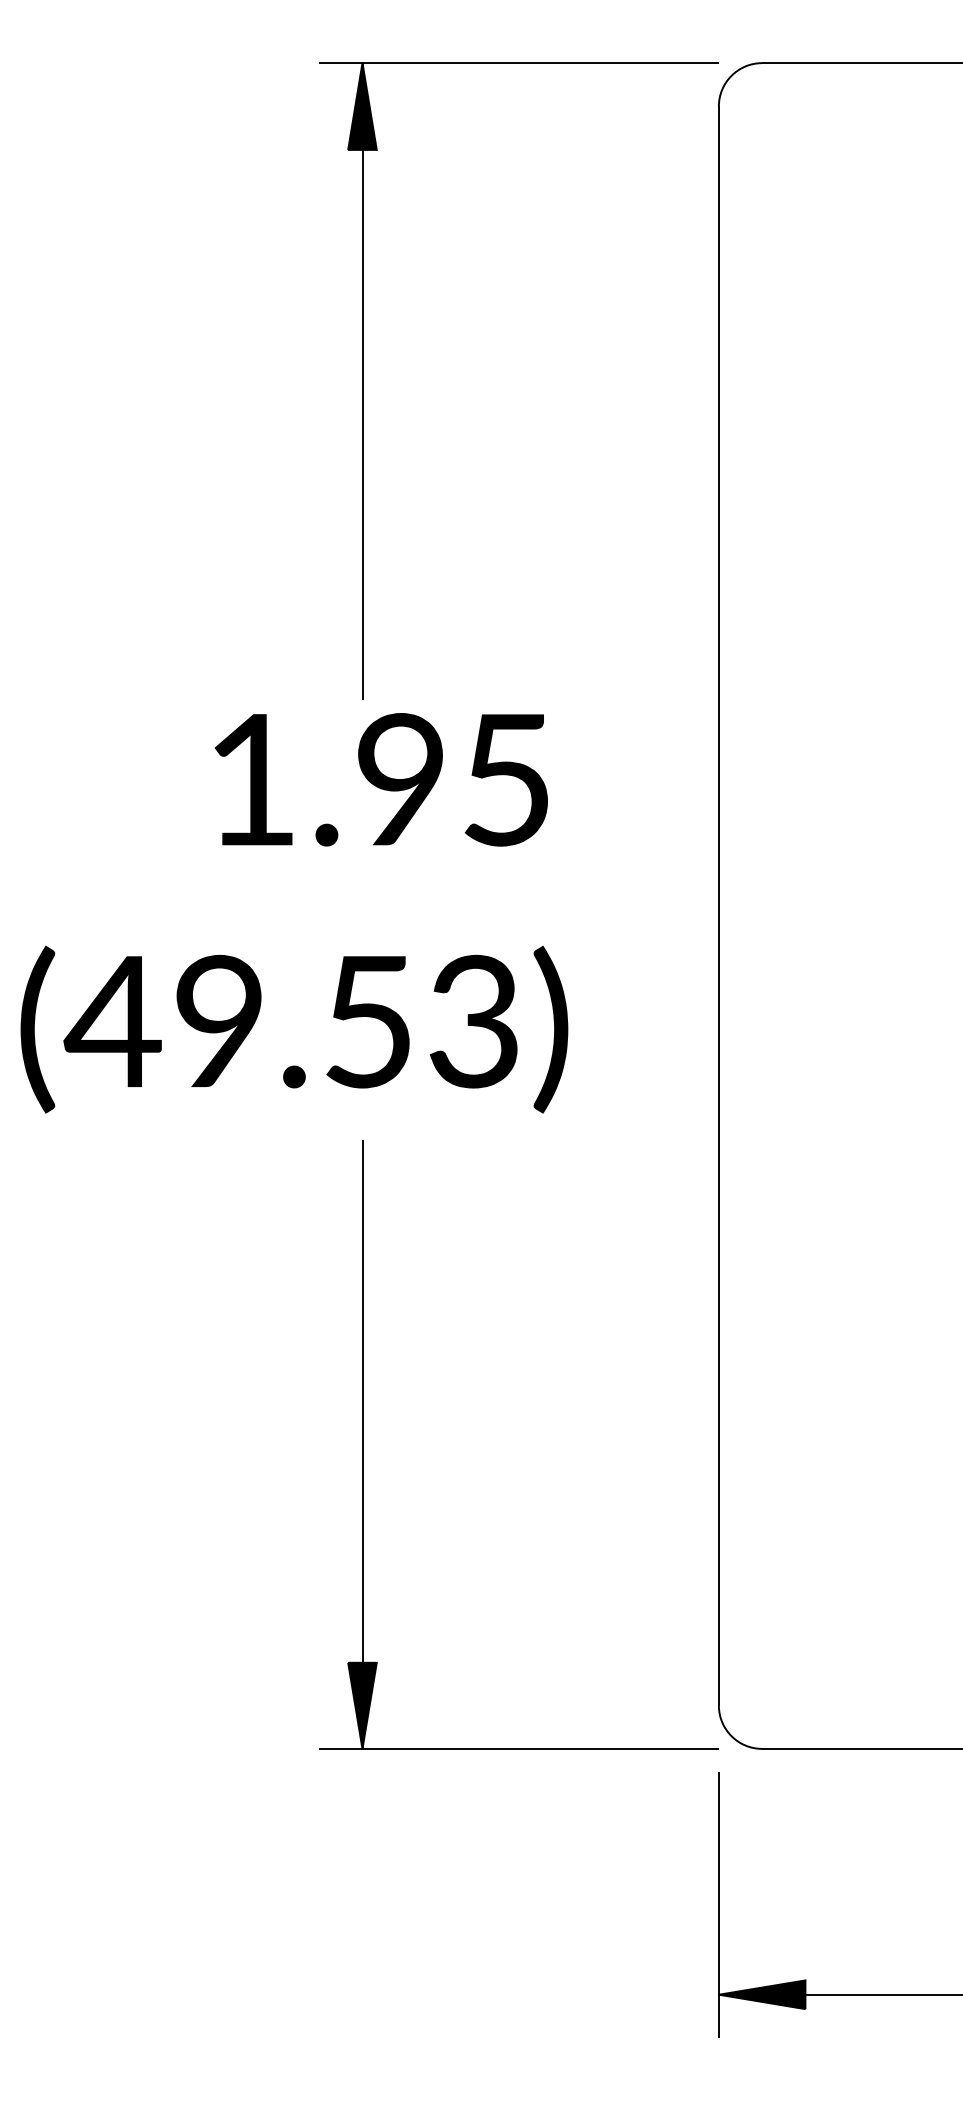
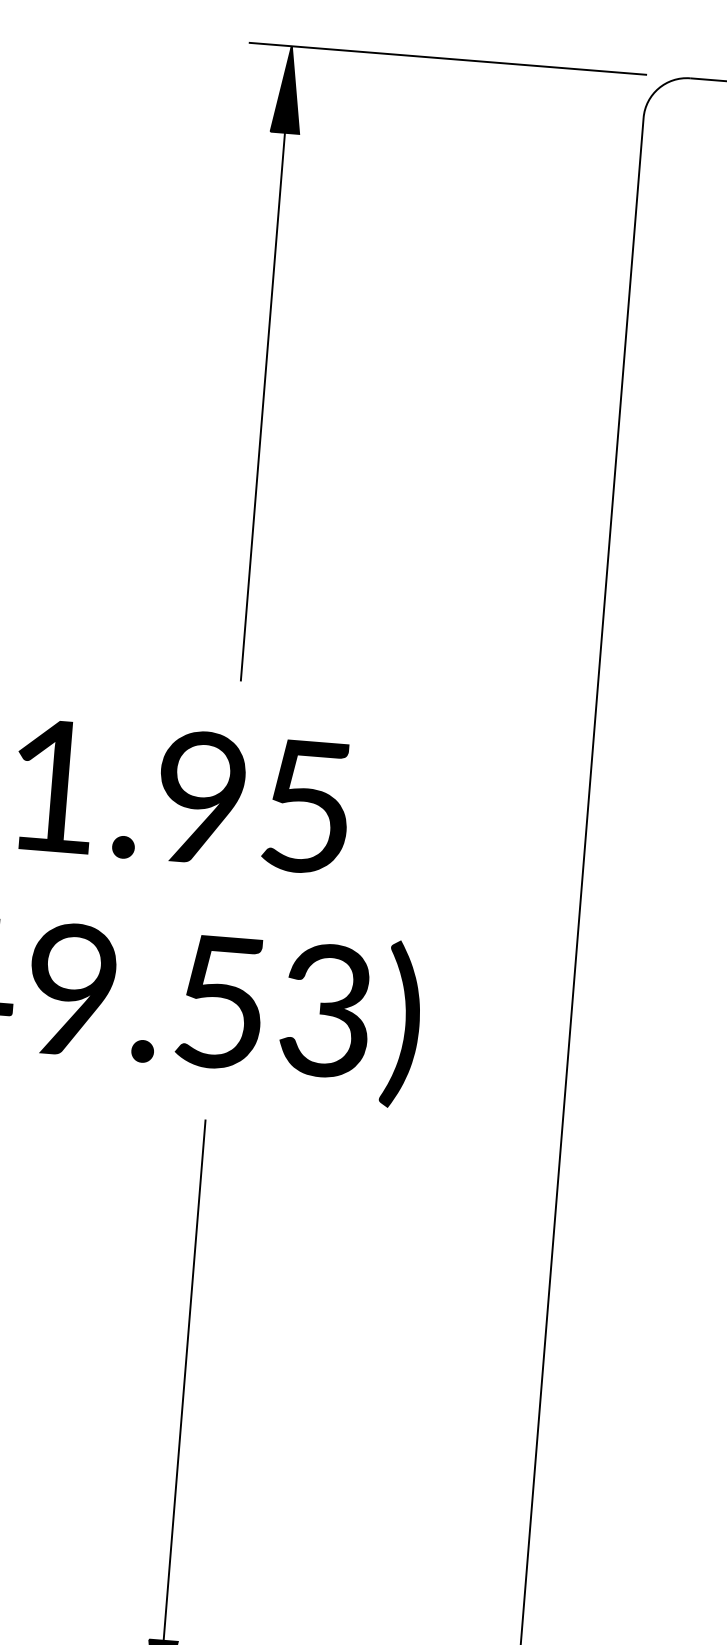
text: (380, 779) -> (181, 796), moved

